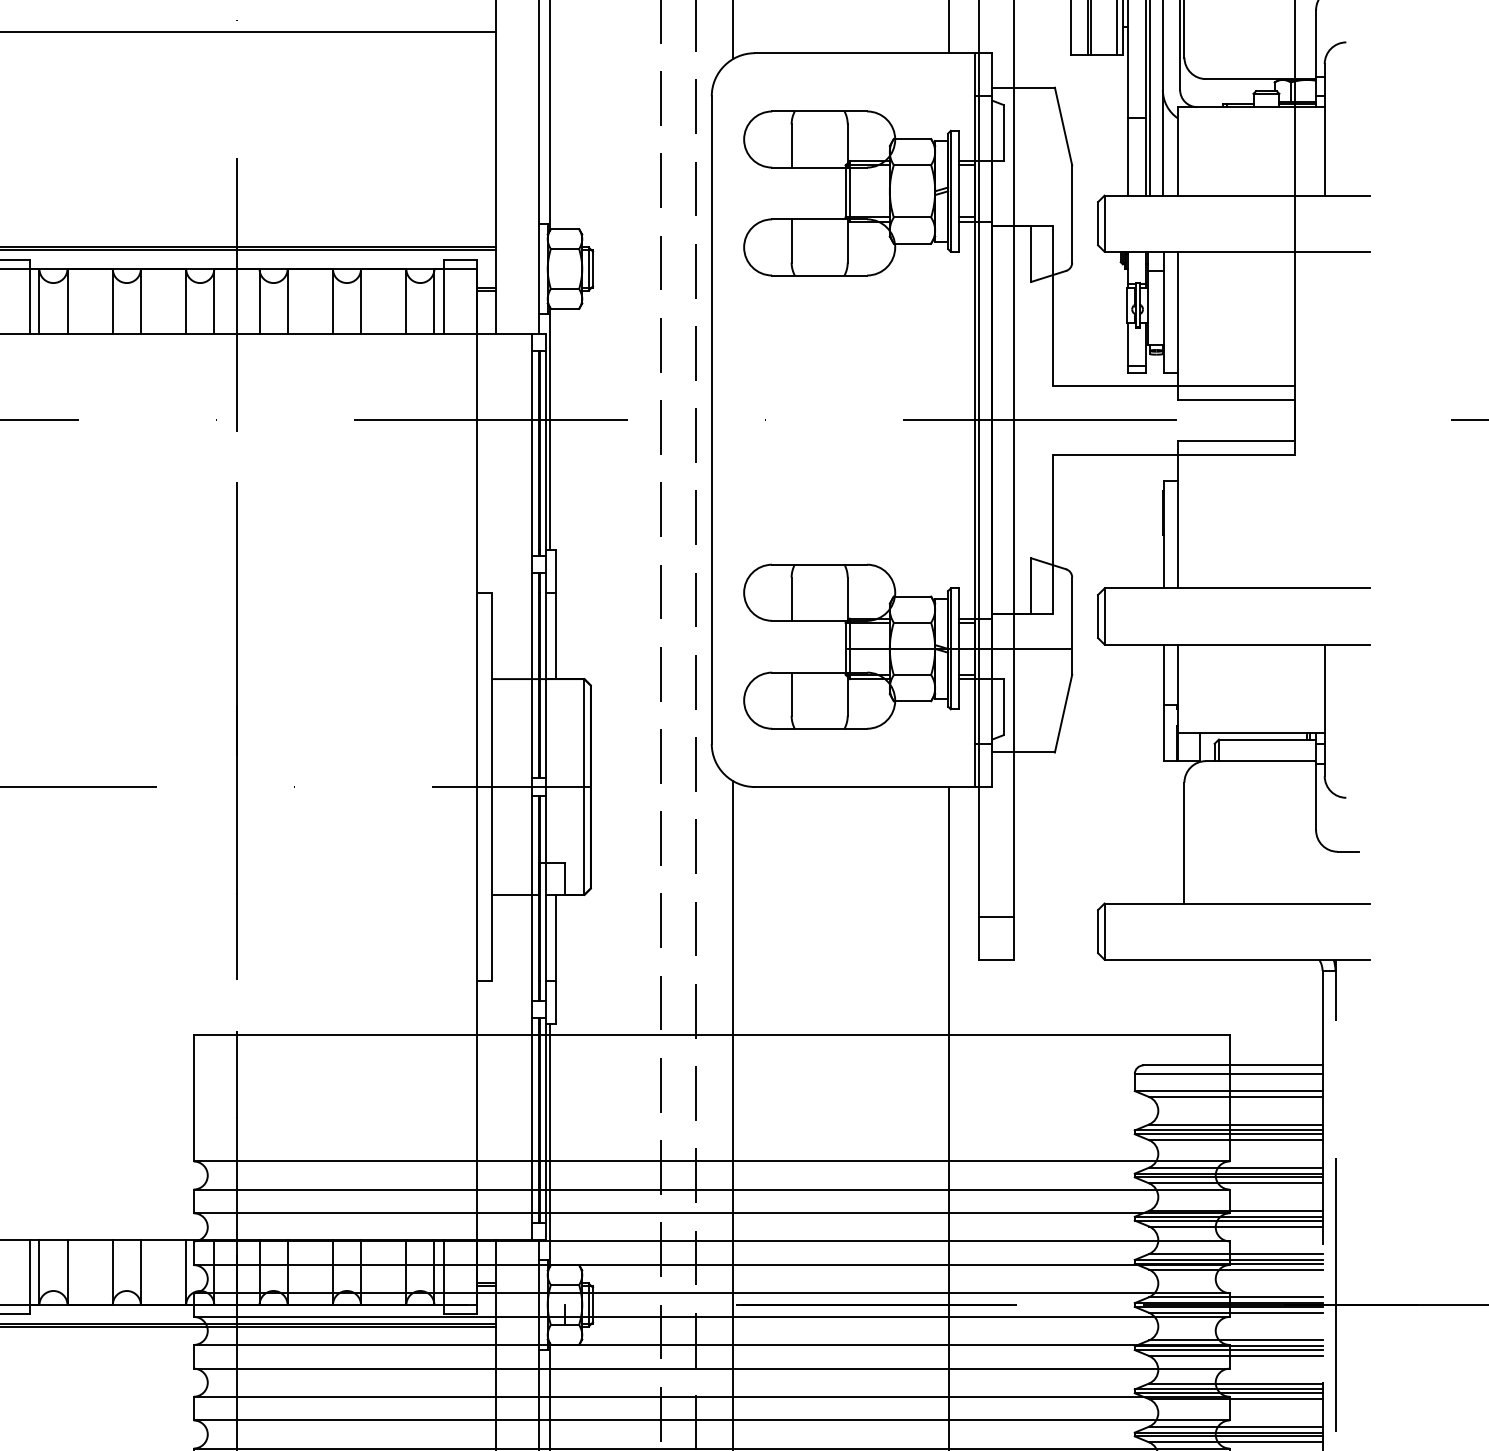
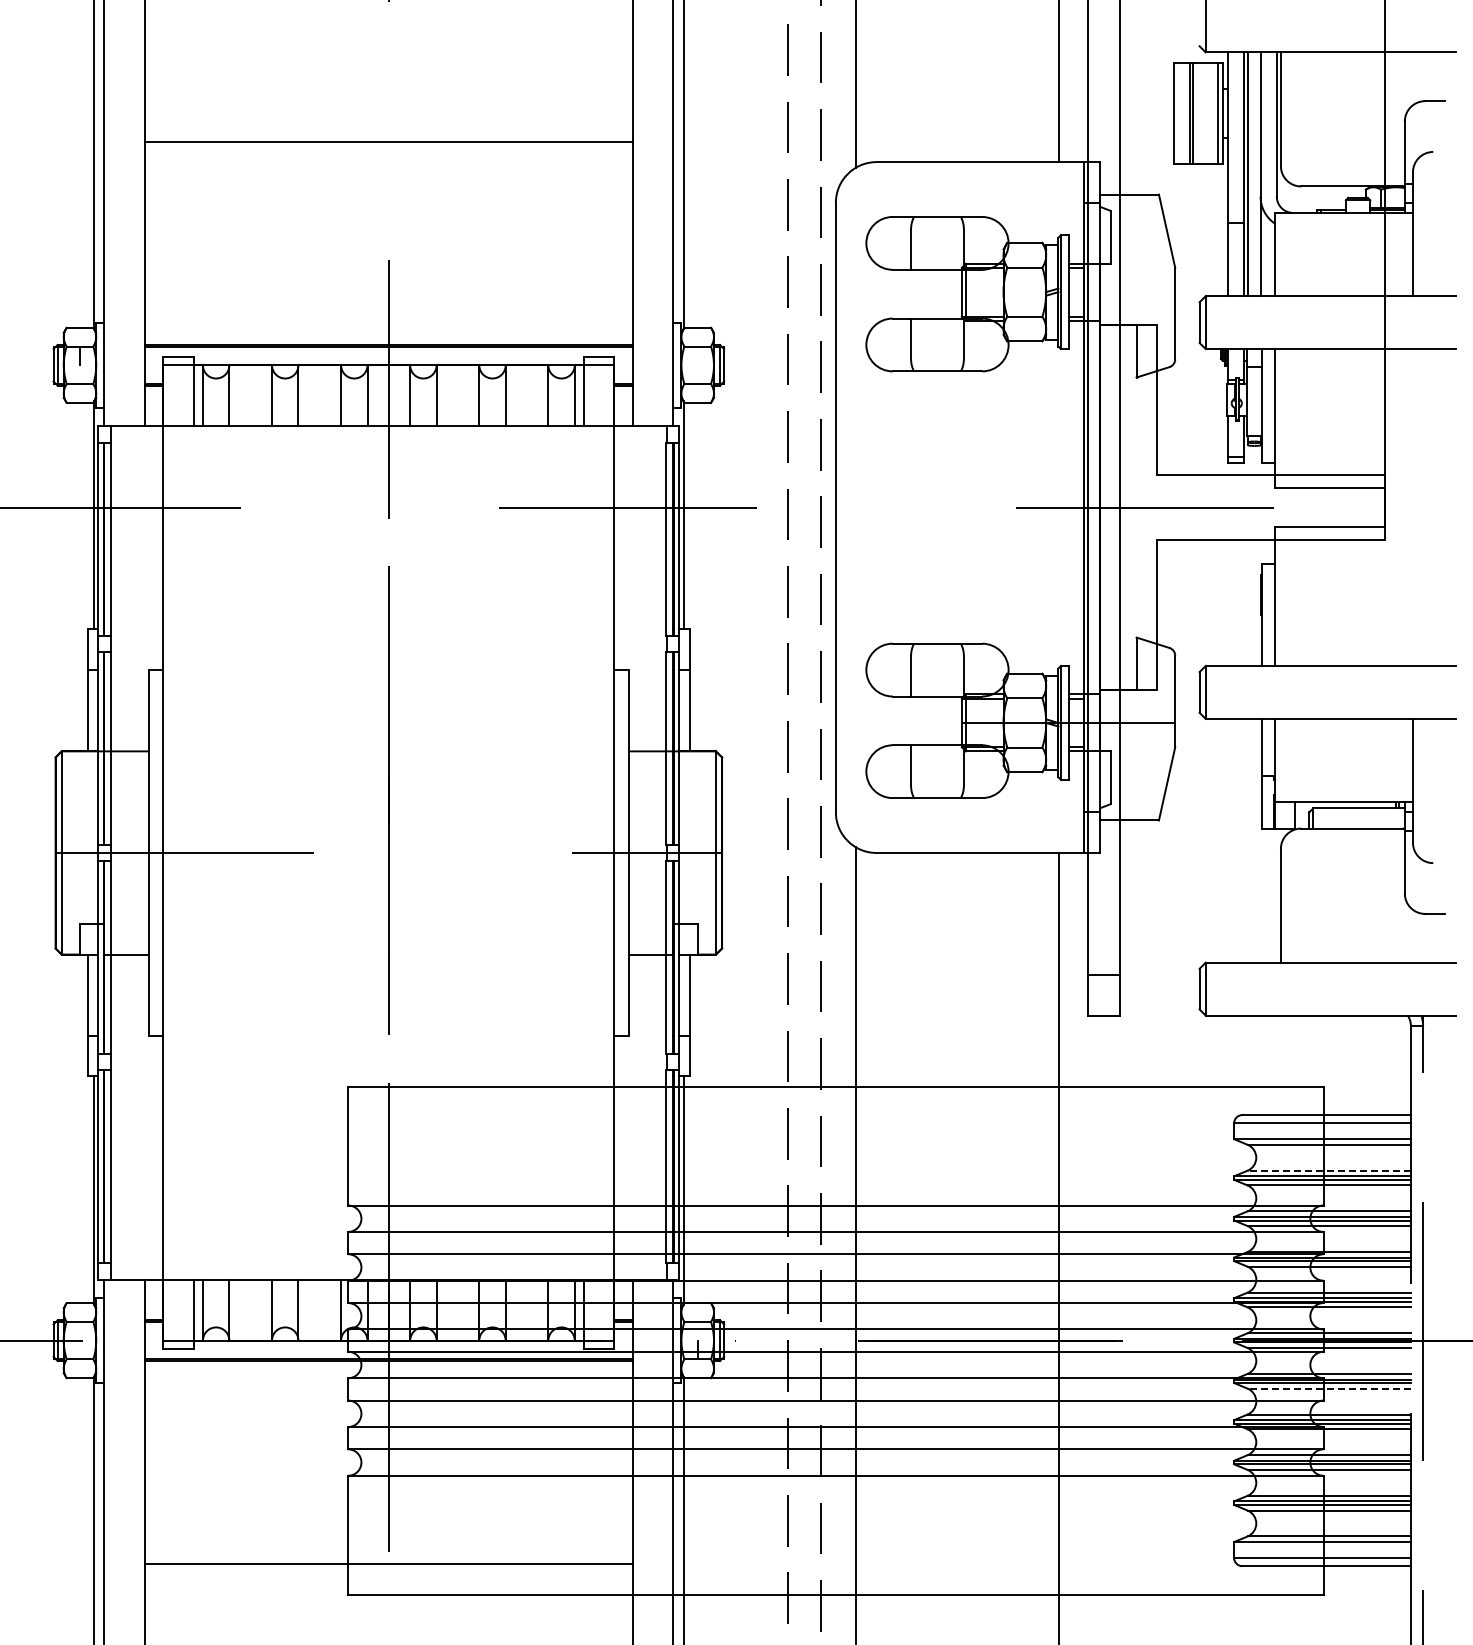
line: (1236, 1124) -> (1329, 1170), solid -> dashed
line: (1236, 1355) -> (1329, 1388), solid -> dashed

